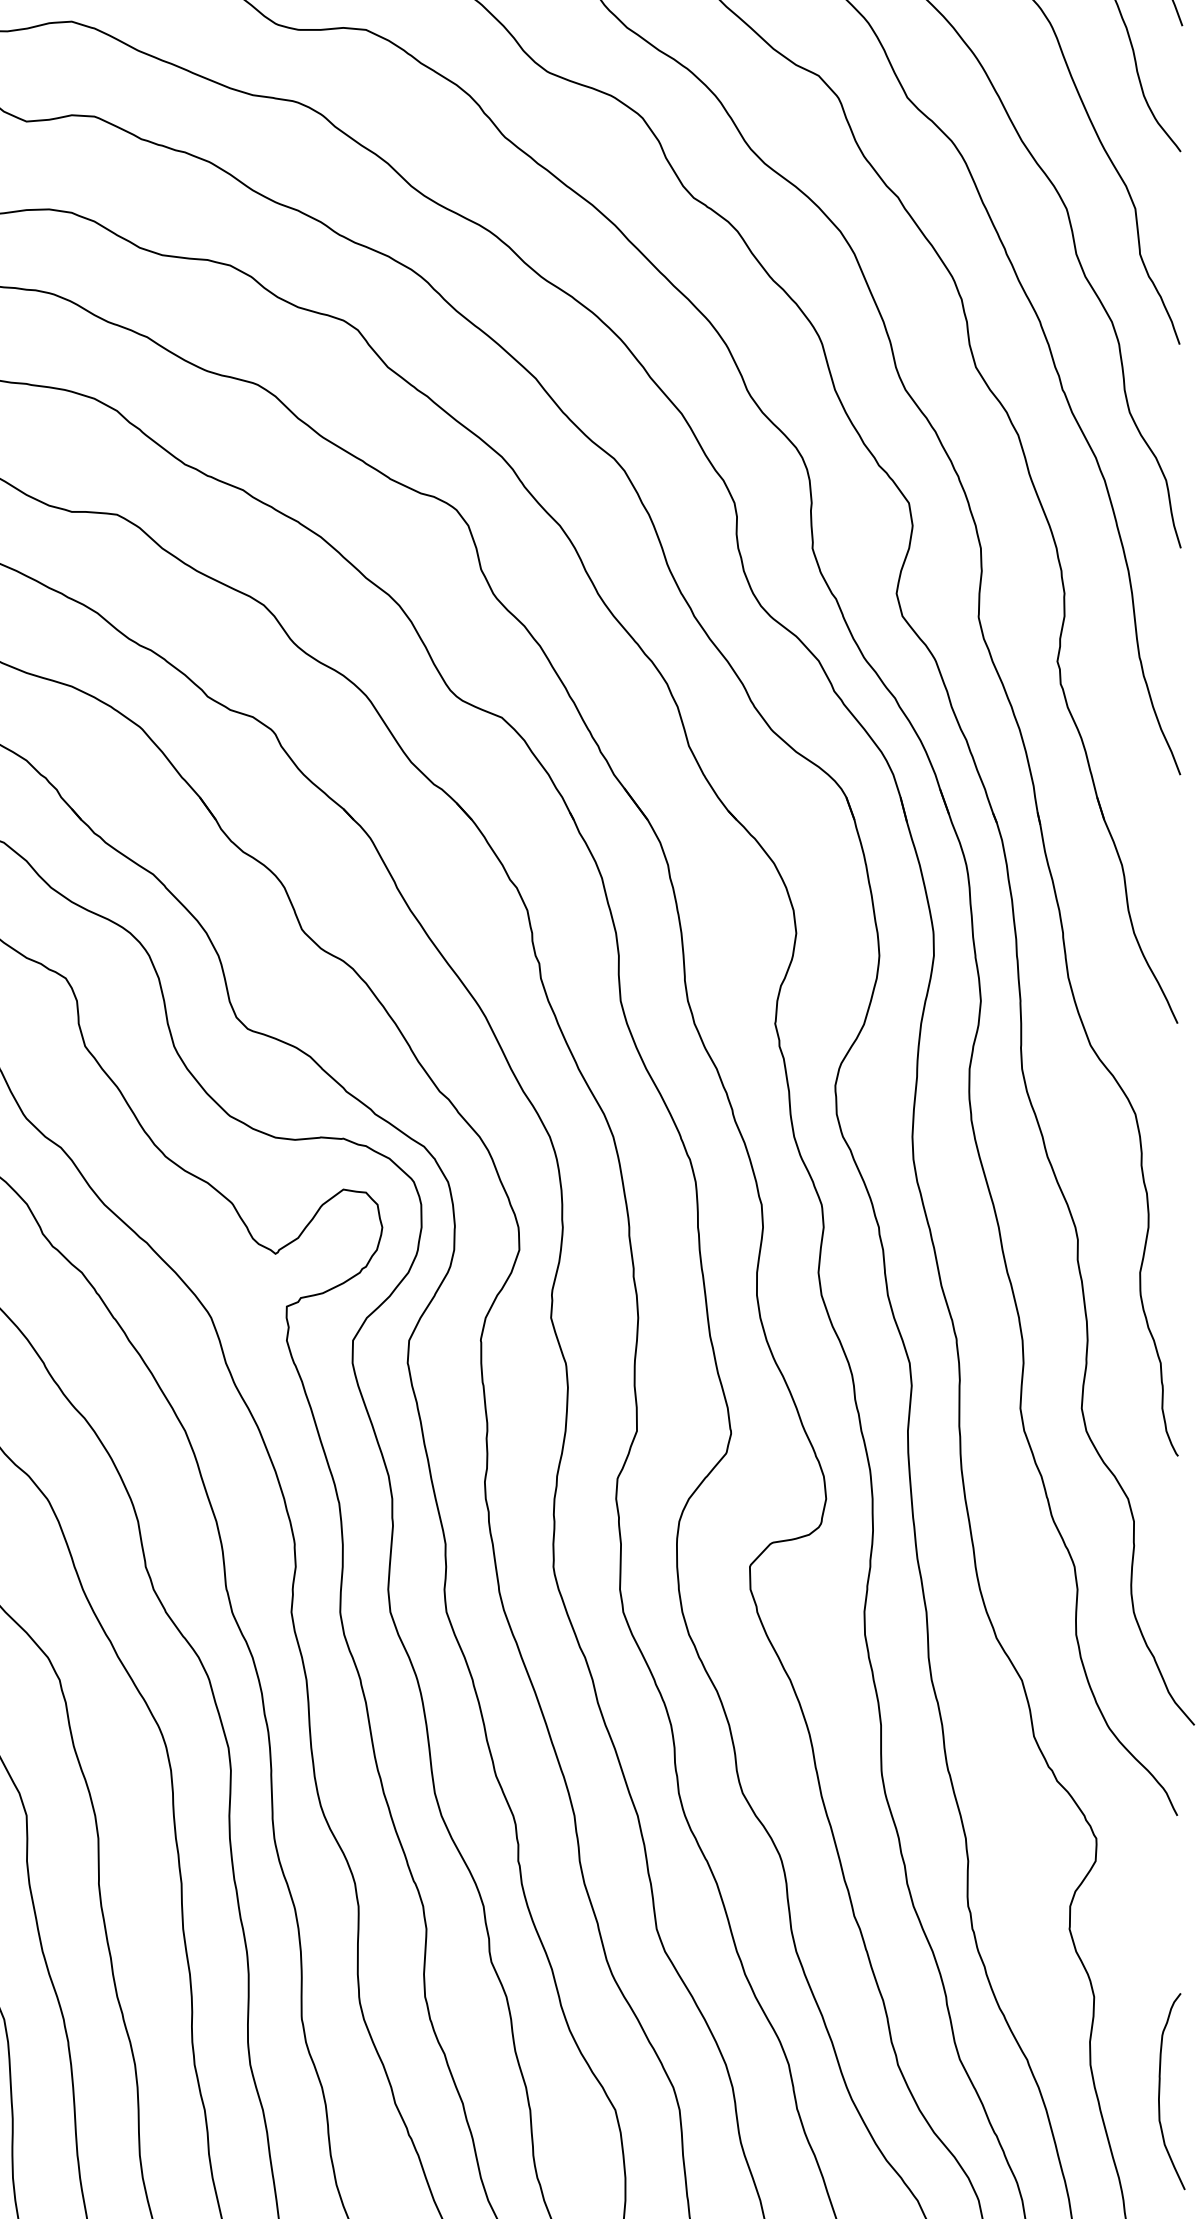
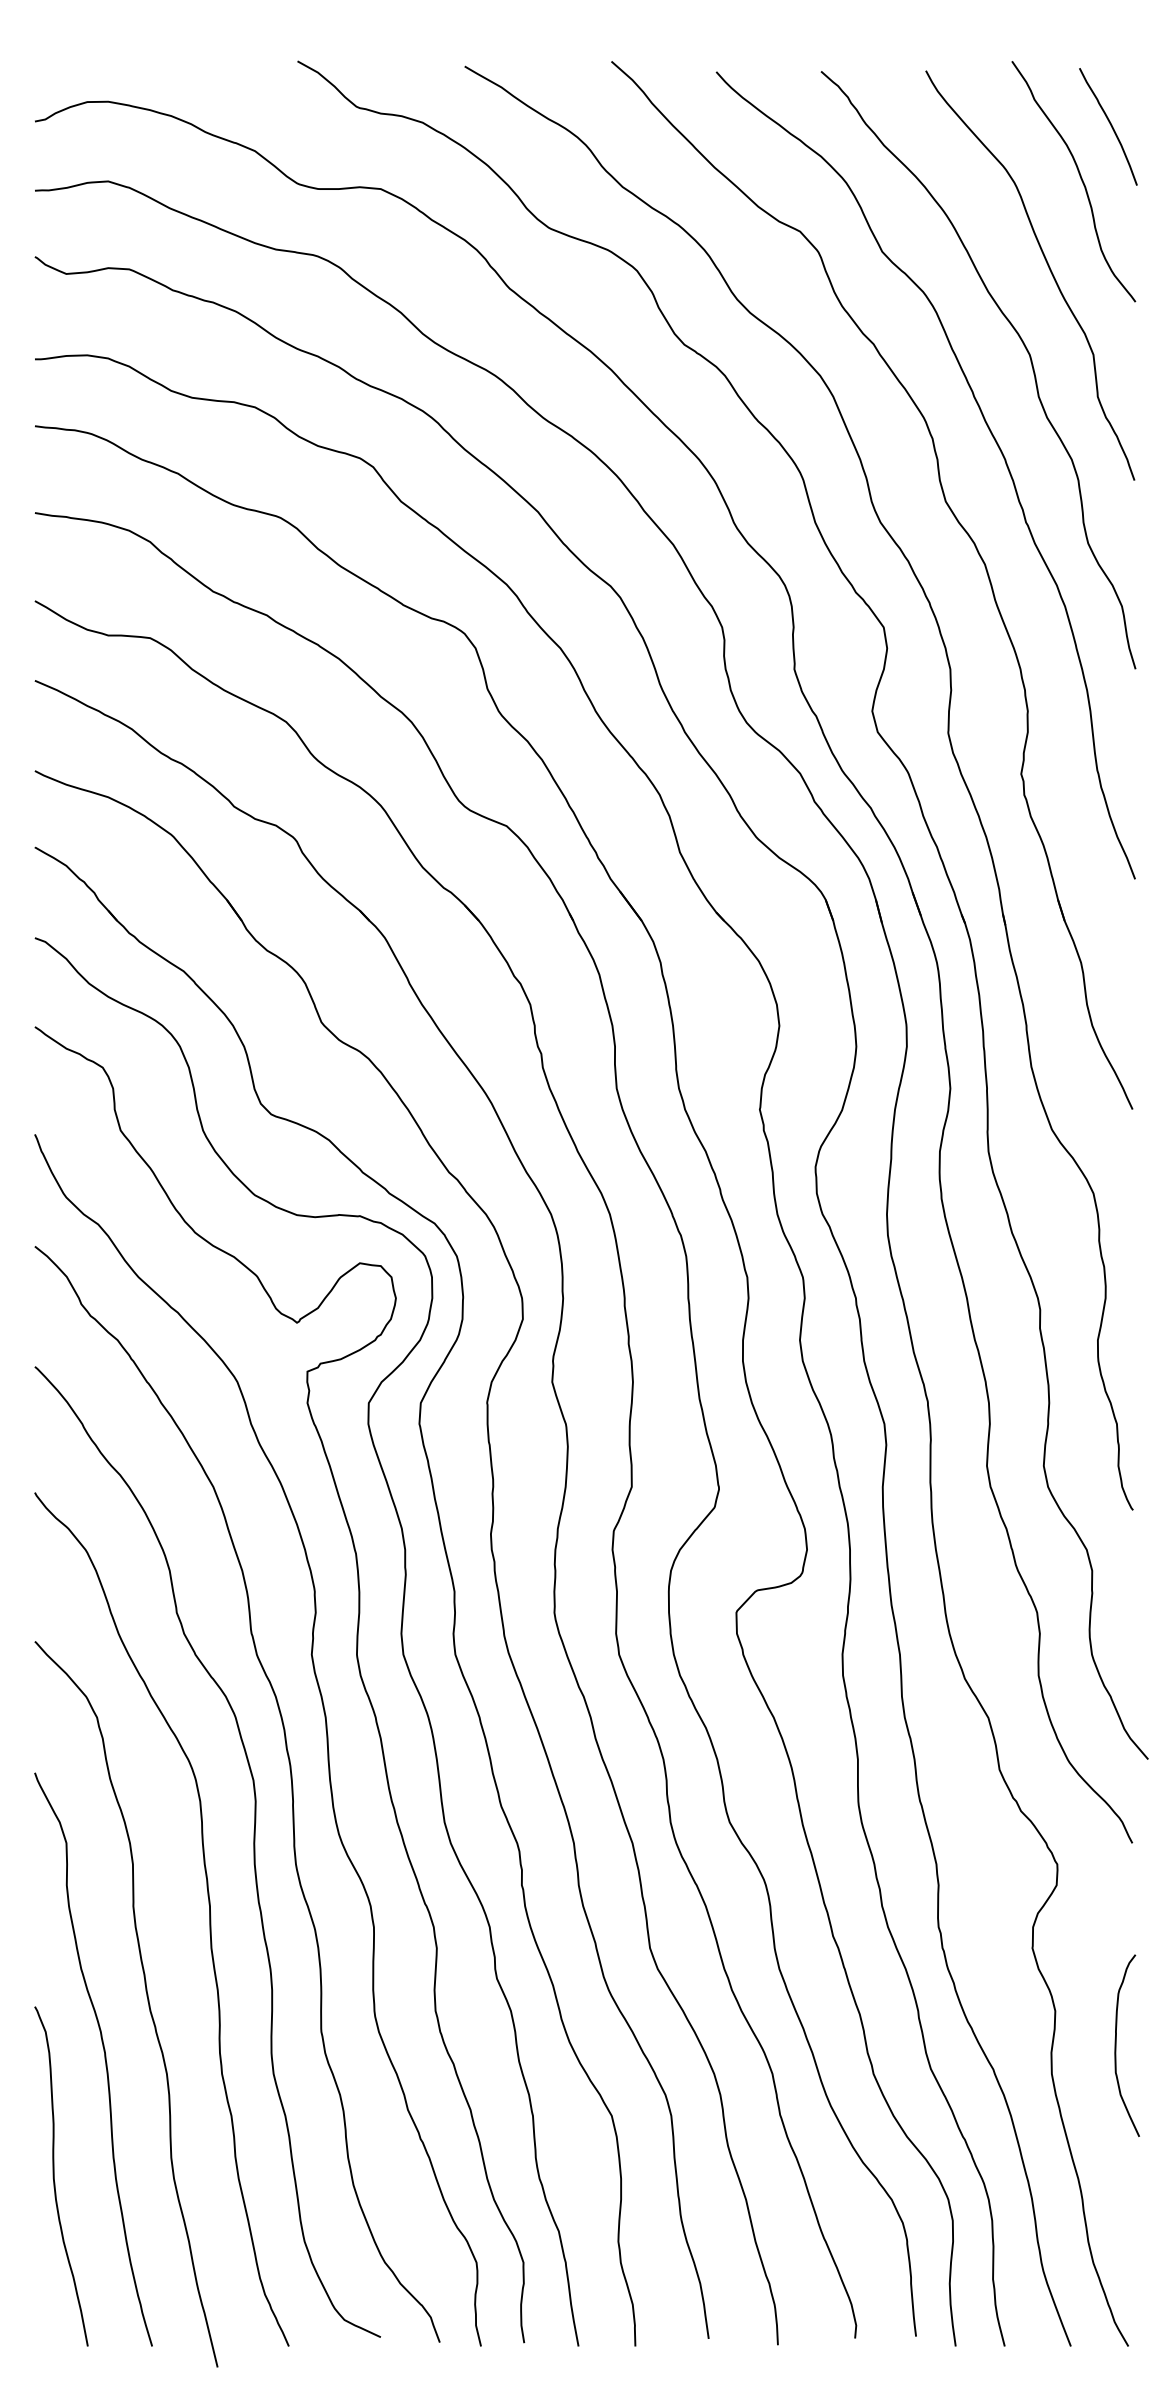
curve: (1160, 2091) -> (1116, 2045), moved

